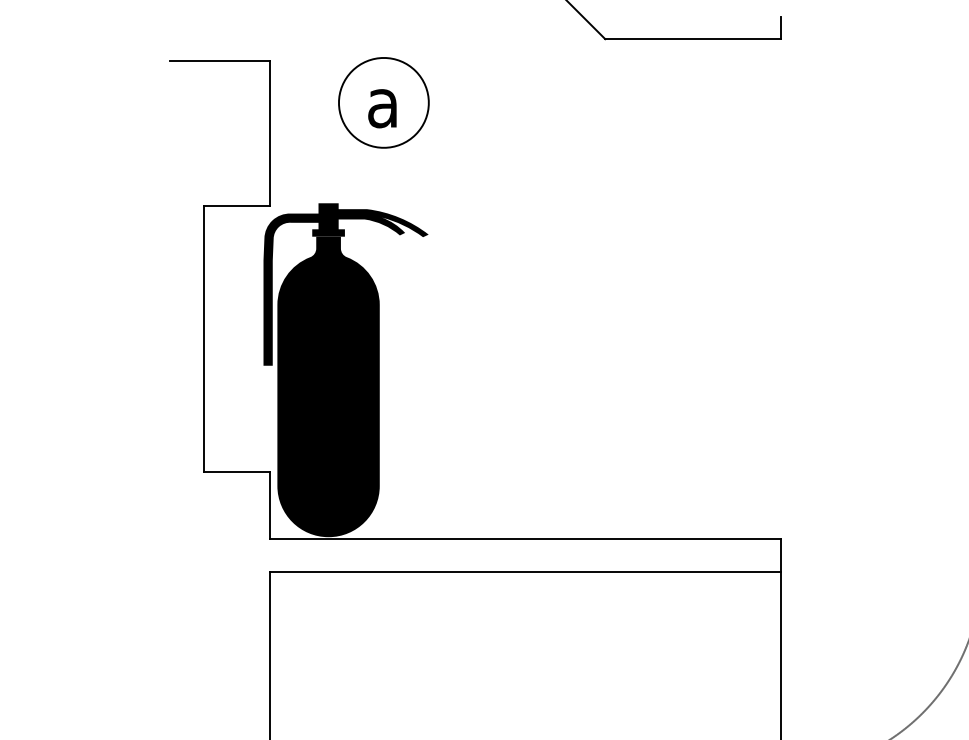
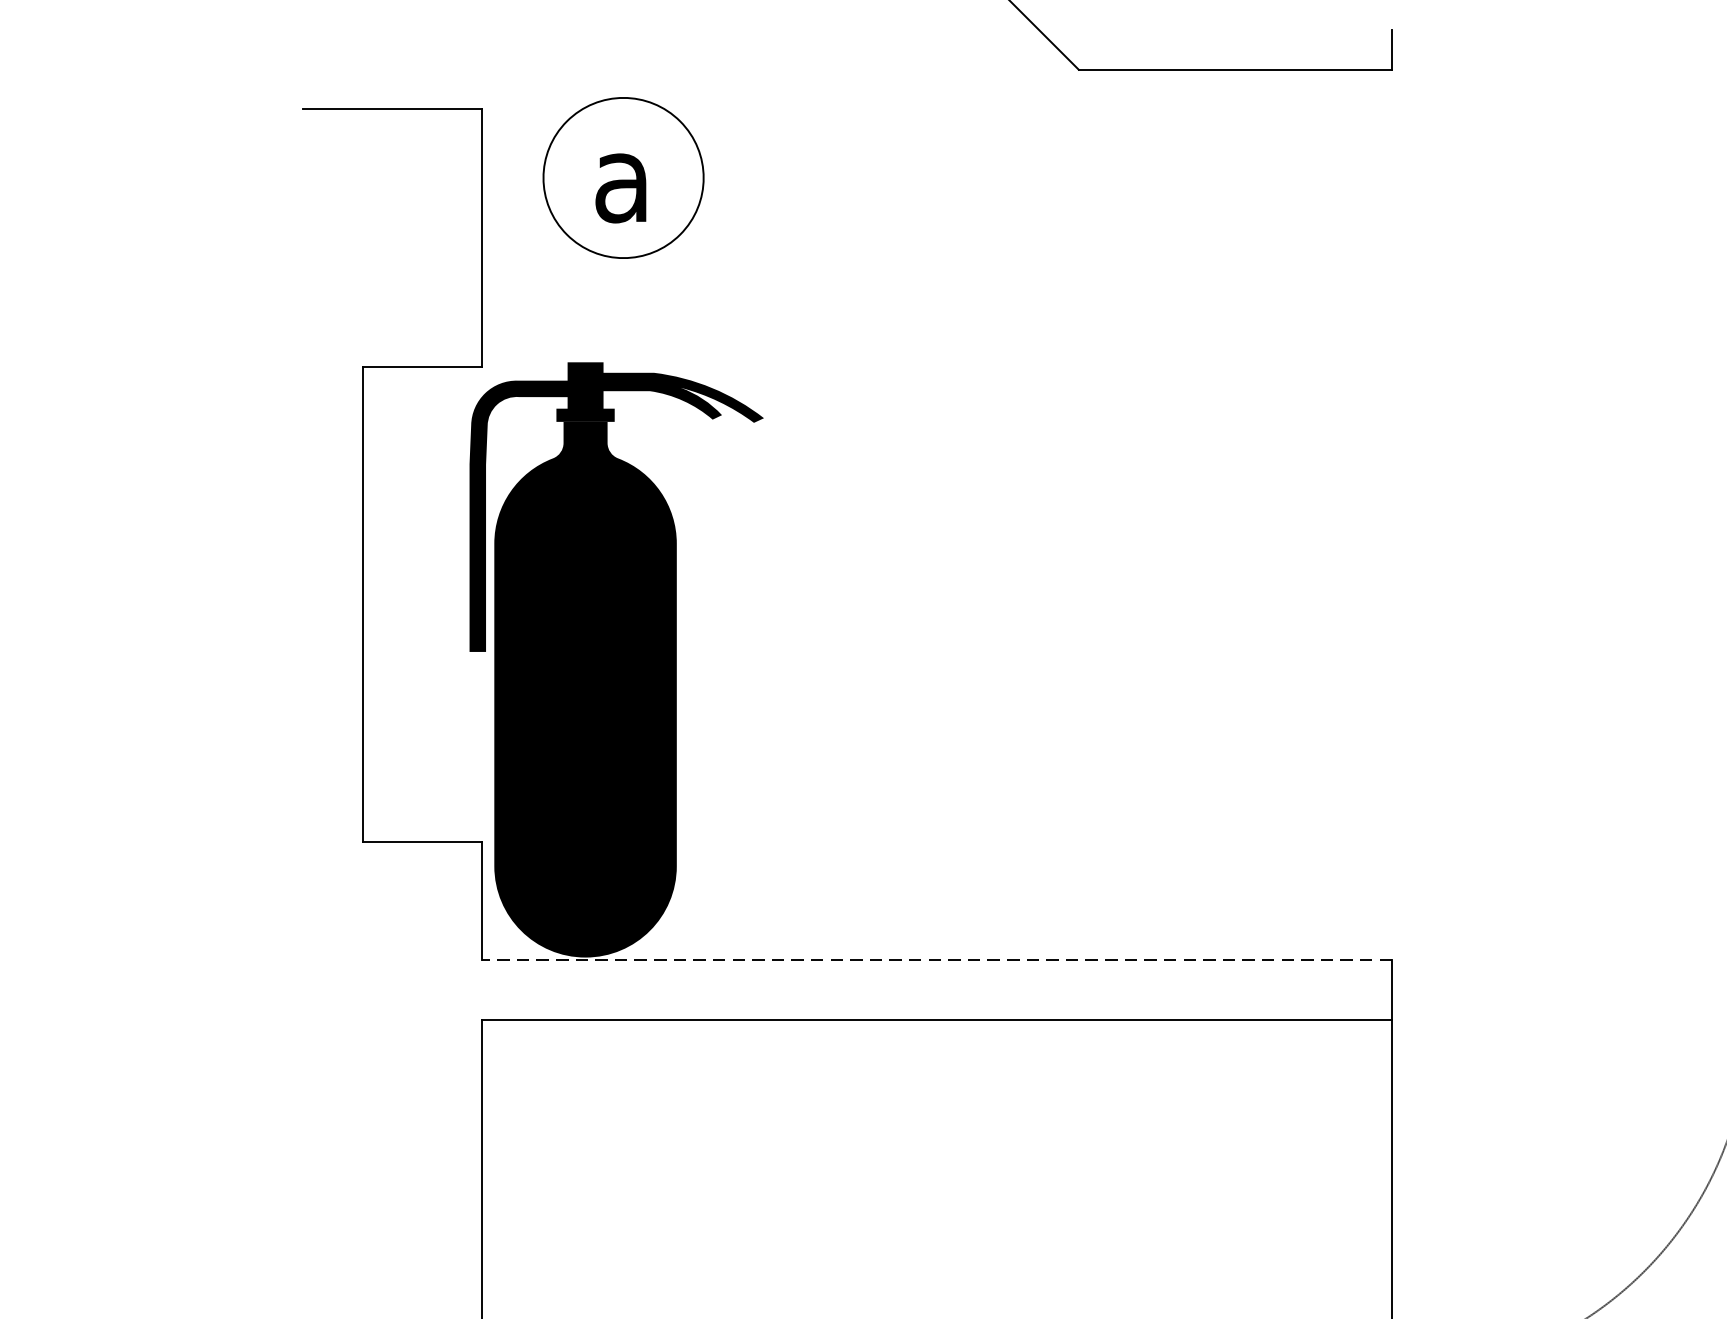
part: (383, 102) -> (622, 177), moved
line: (525, 538) -> (936, 959), solid -> dashed

